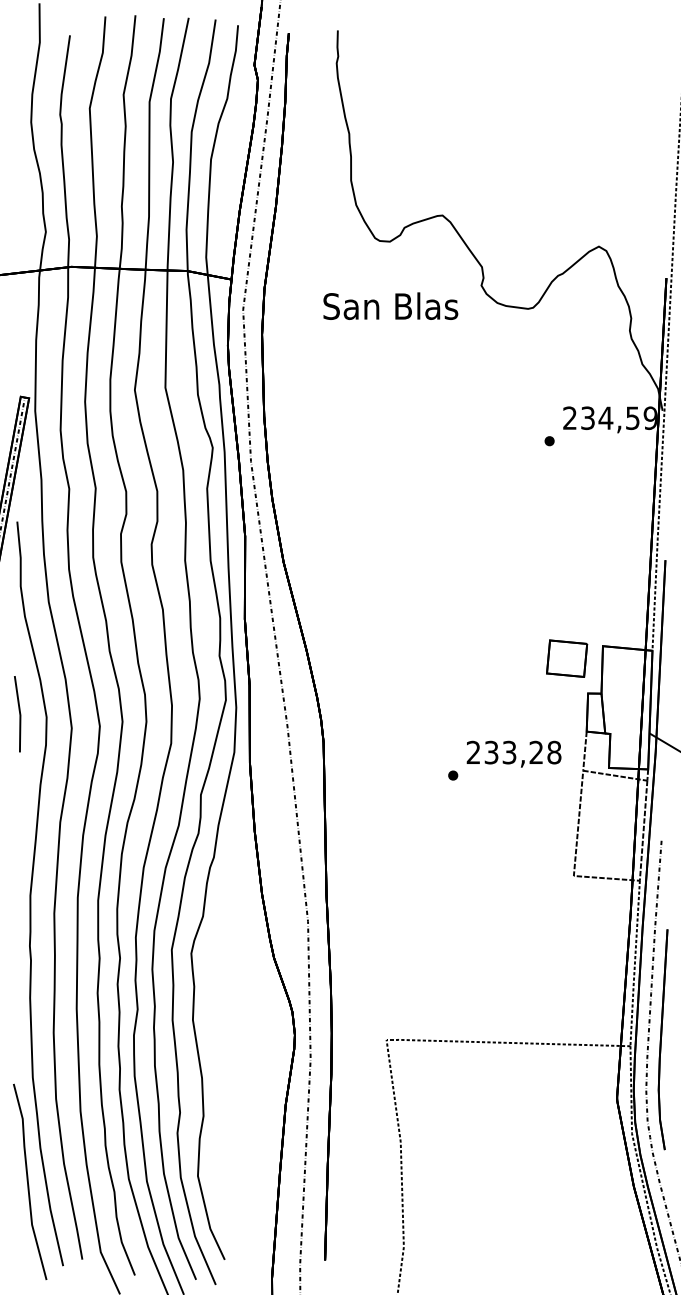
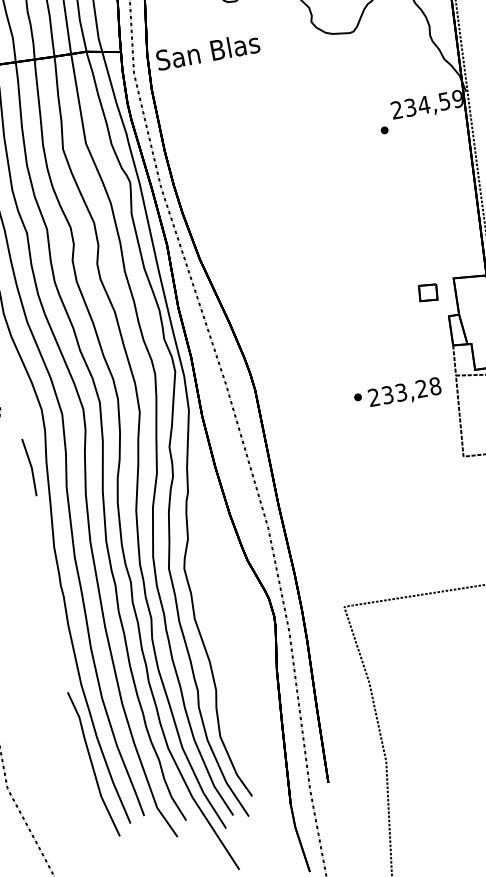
text: (390, 305) -> (207, 51), moved
part: (567, 658) -> (428, 292), size x0.6
line: (19, 714) -> (31, 467), moved
text: (513, 753) -> (404, 392), moved

